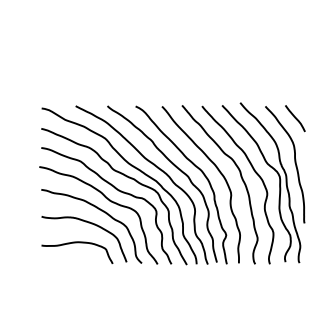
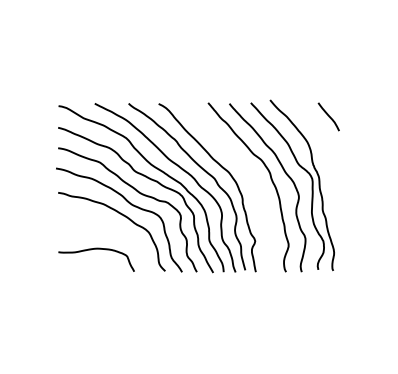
curve: (294, 160) -> (327, 161), removed
curve: (219, 173) -> (248, 175), removed
curve: (88, 223) -> (108, 228), removed

